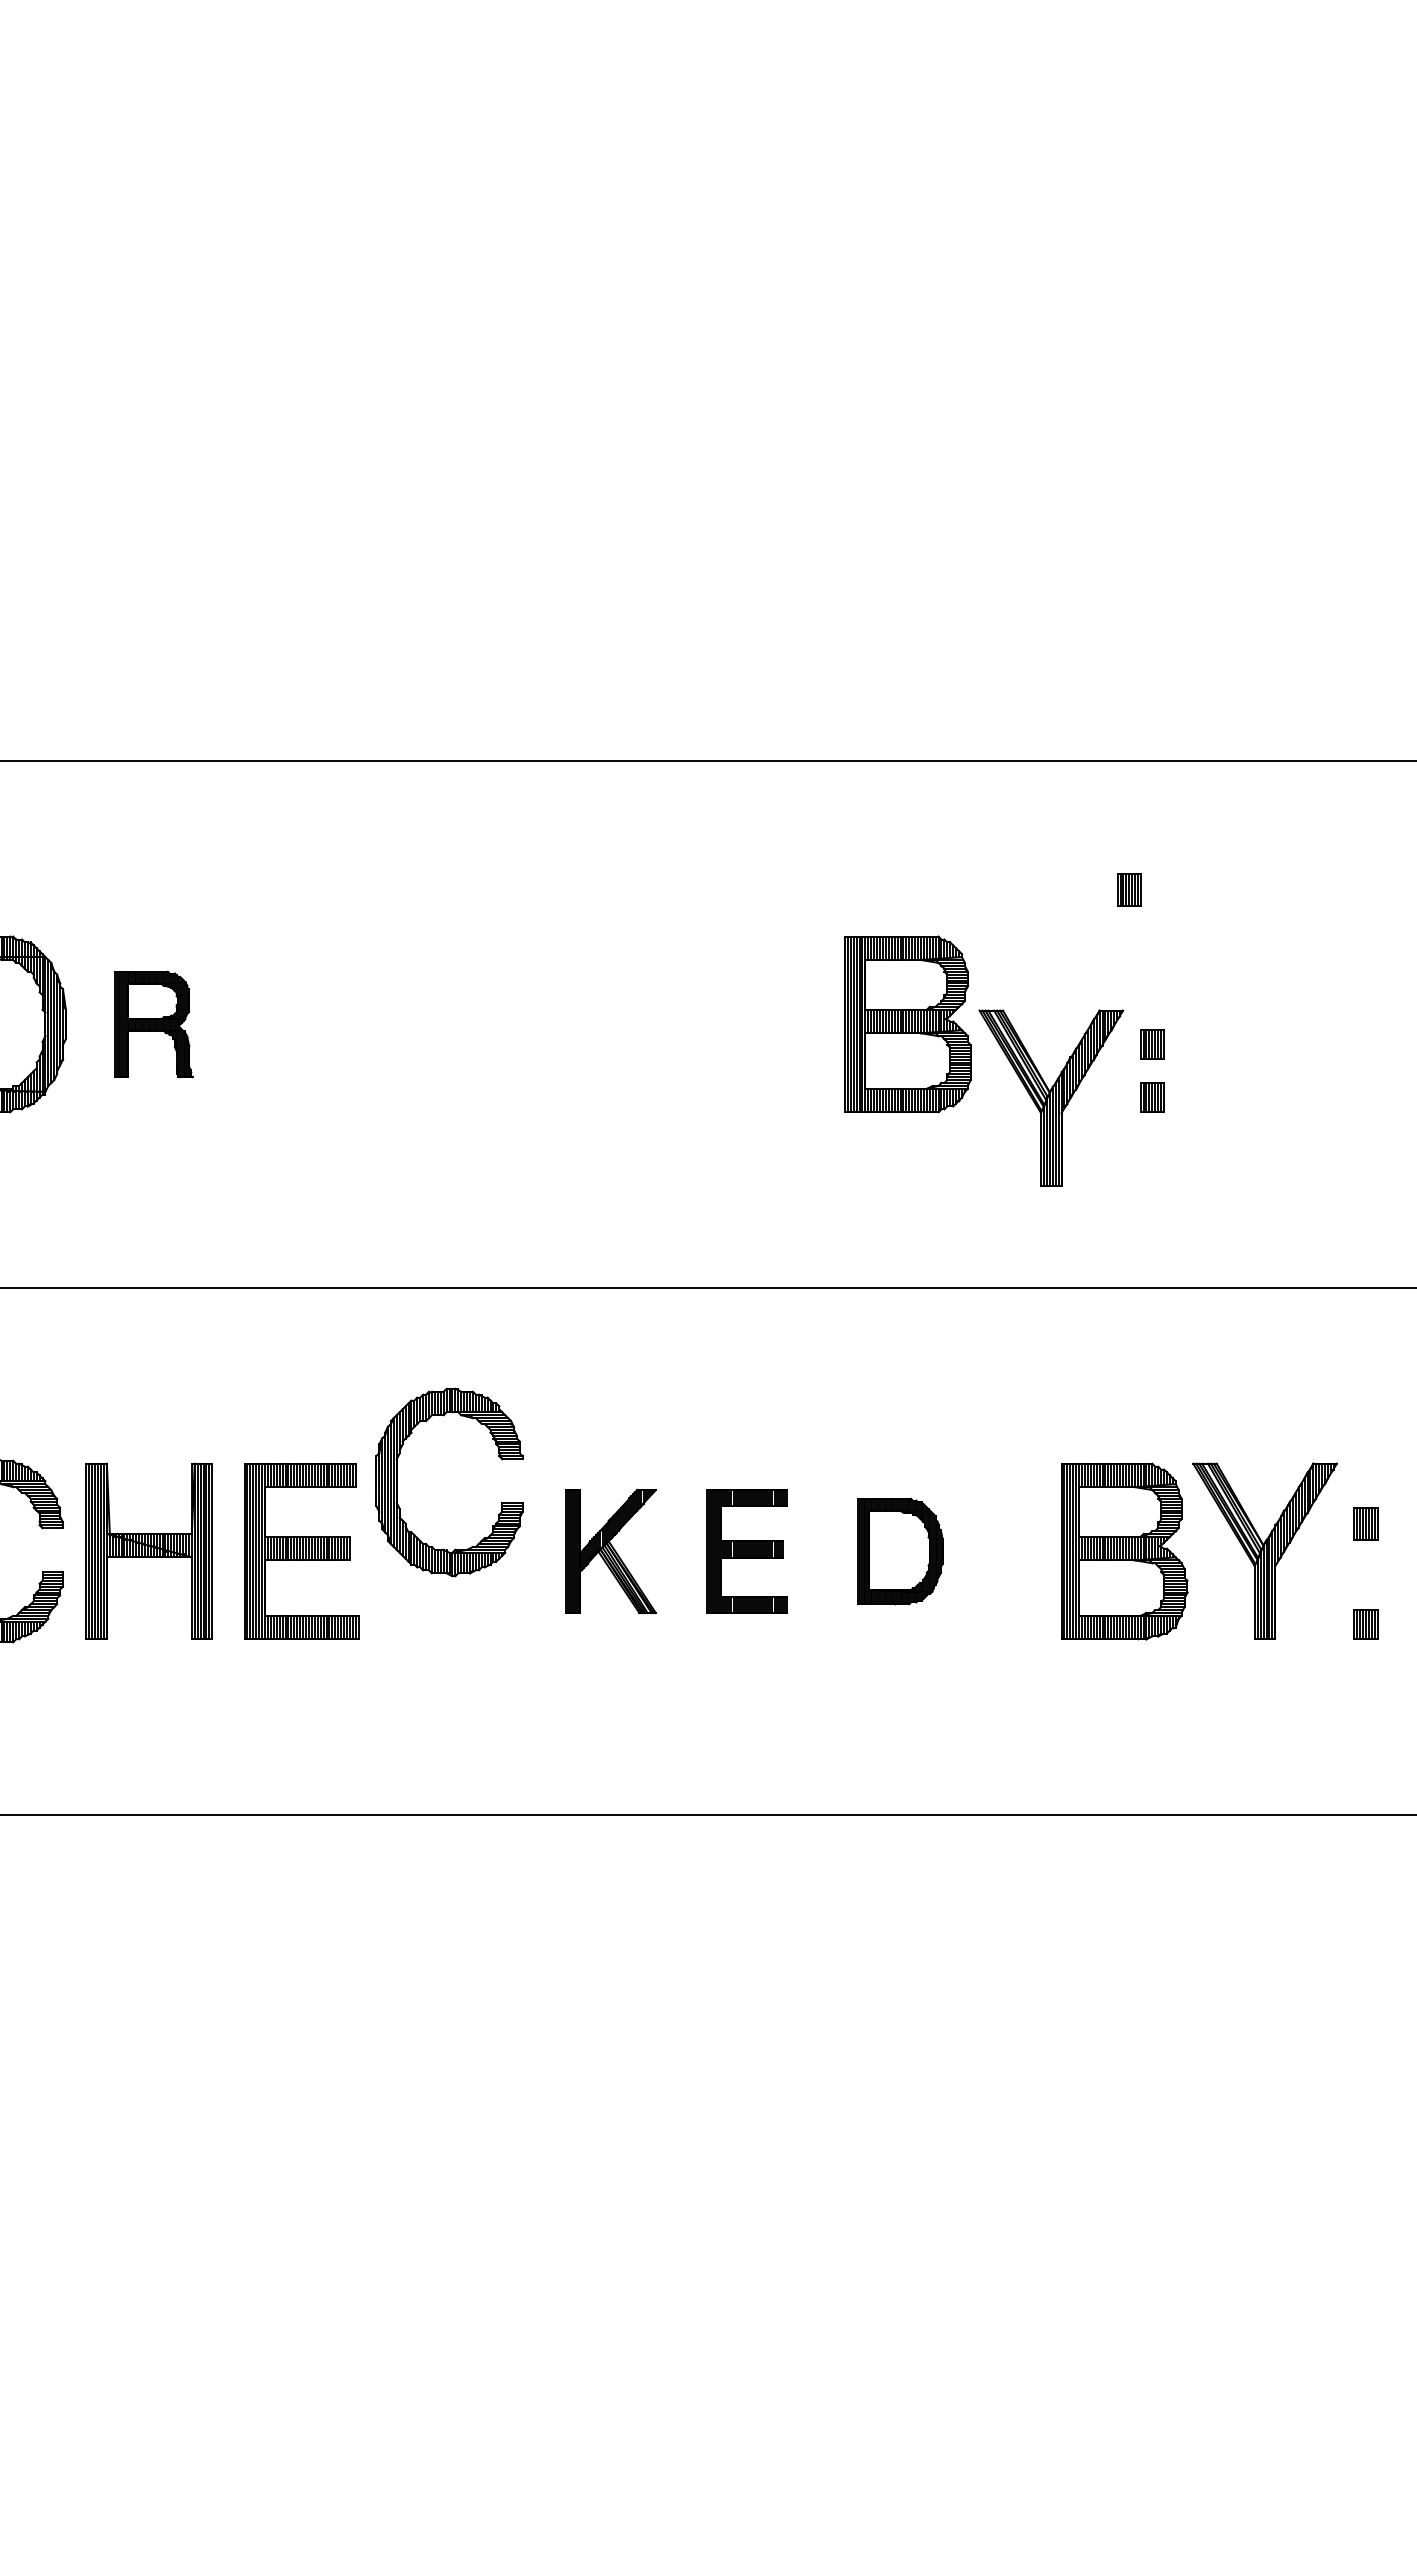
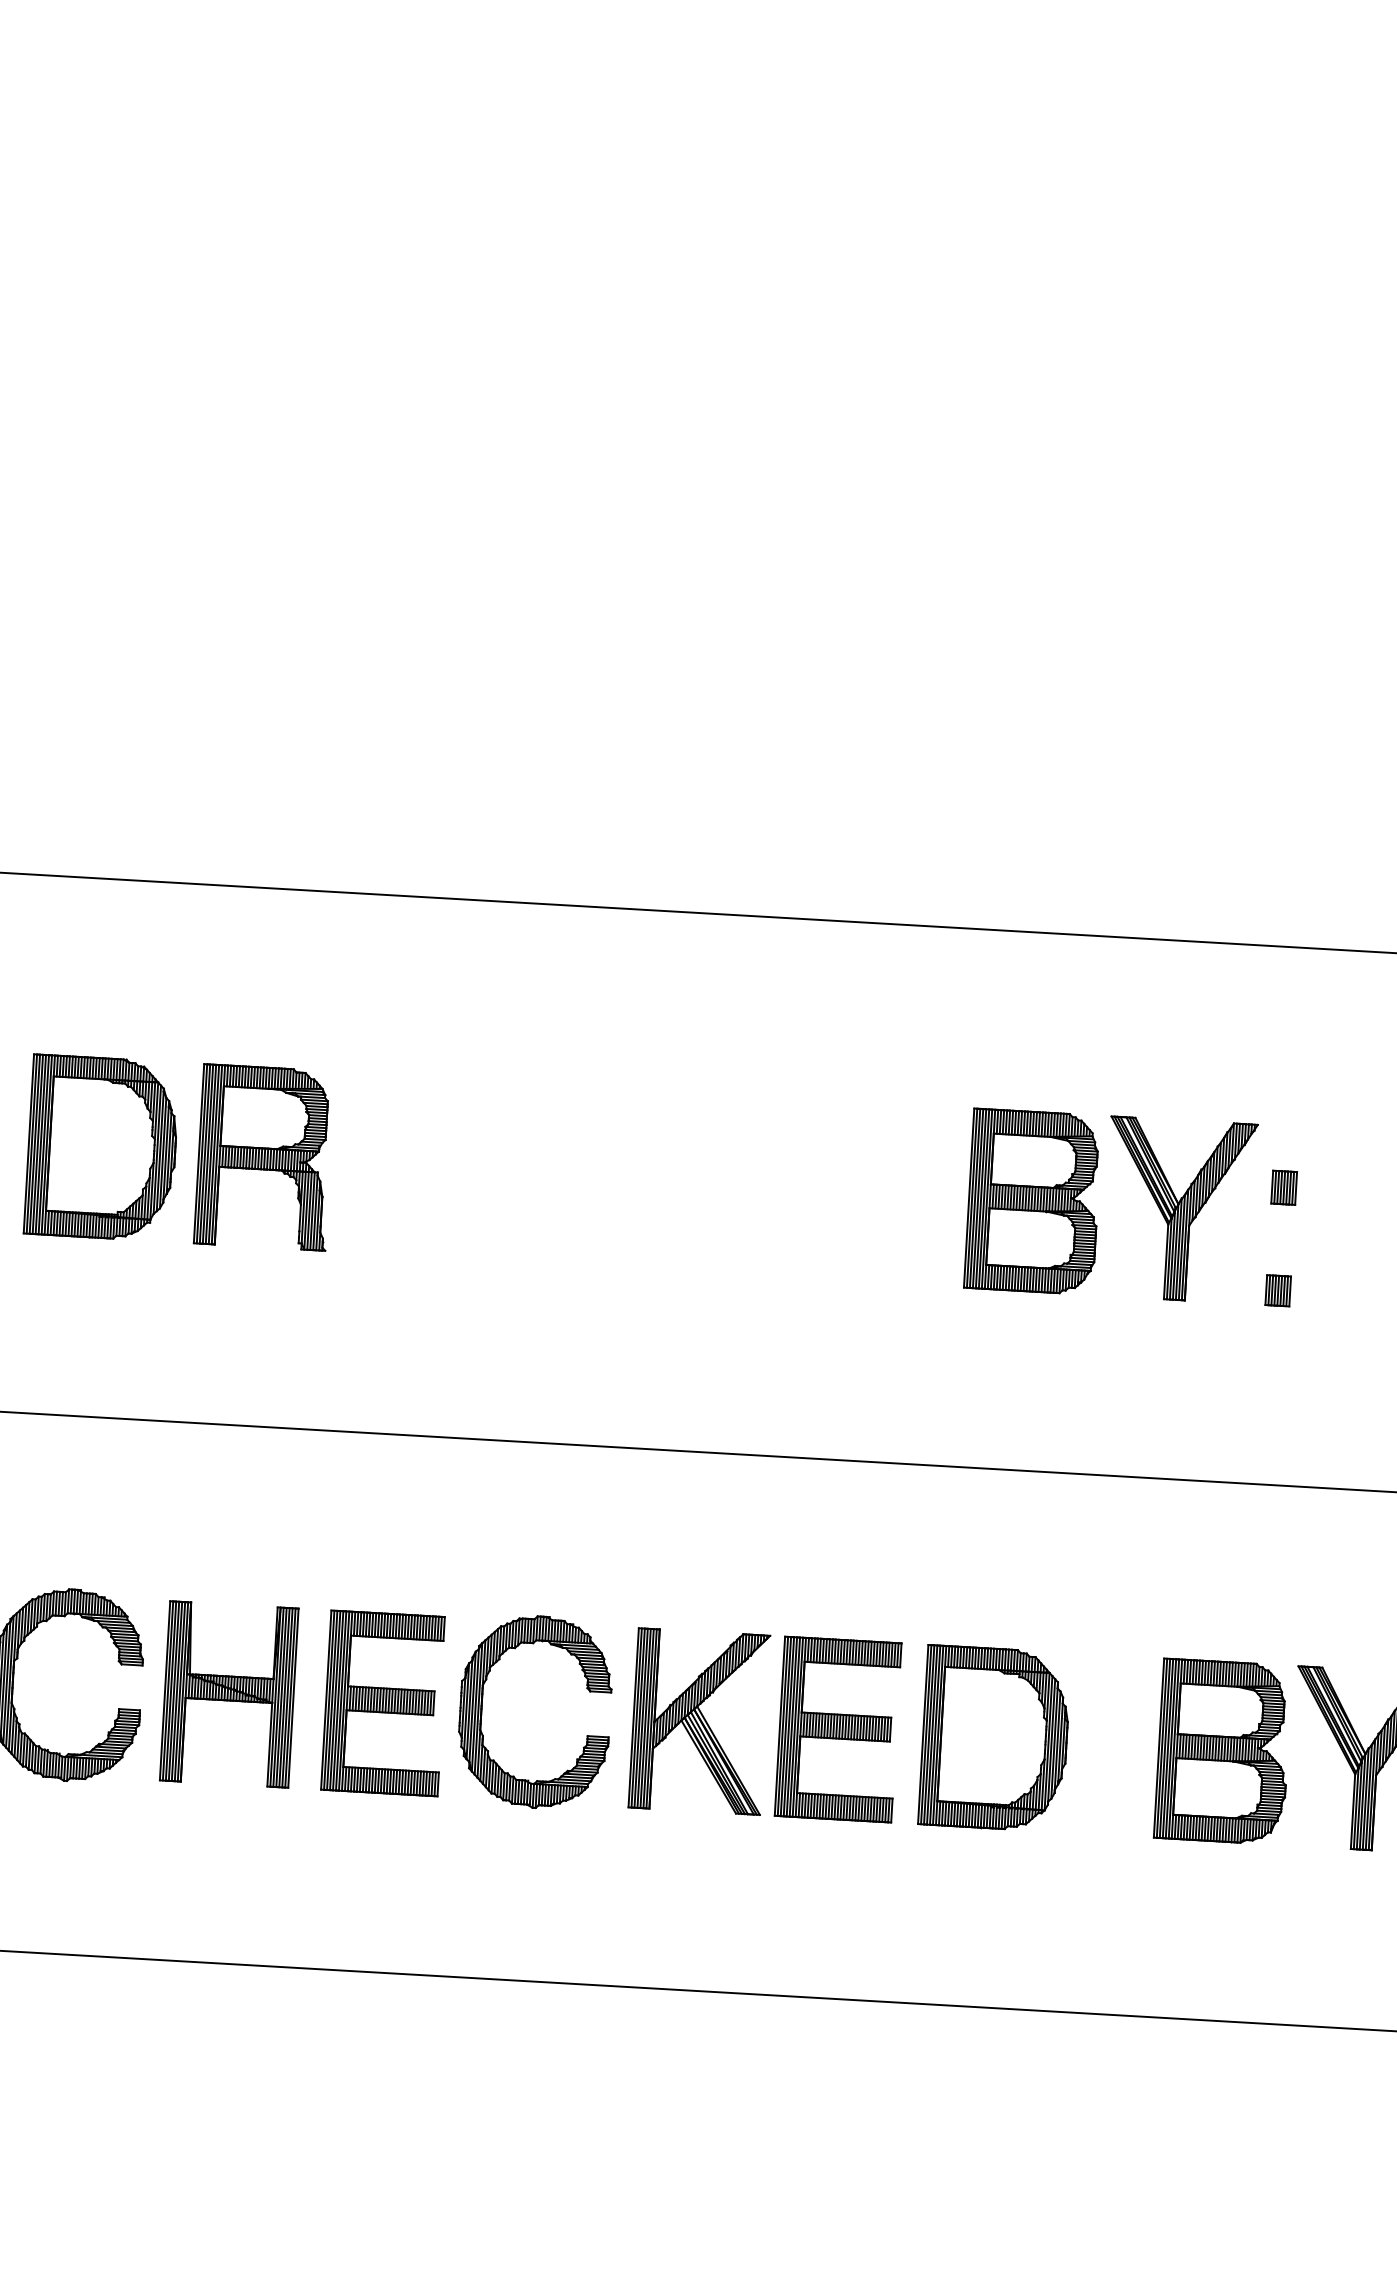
part: (1129, 889) -> (1284, 1187), moved
part: (153, 1024) -> (264, 1157), size x1.67
part: (1152, 1044) -> (1281, 1236), removed
part: (1051, 1097) -> (1179, 1209), moved
part: (397, 1482) -> (482, 1709), moved
part: (610, 1551) -> (699, 1721), size x1.43
part: (746, 1551) -> (837, 1729), size x1.43
part: (900, 1551) -> (994, 1738), size x1.67

